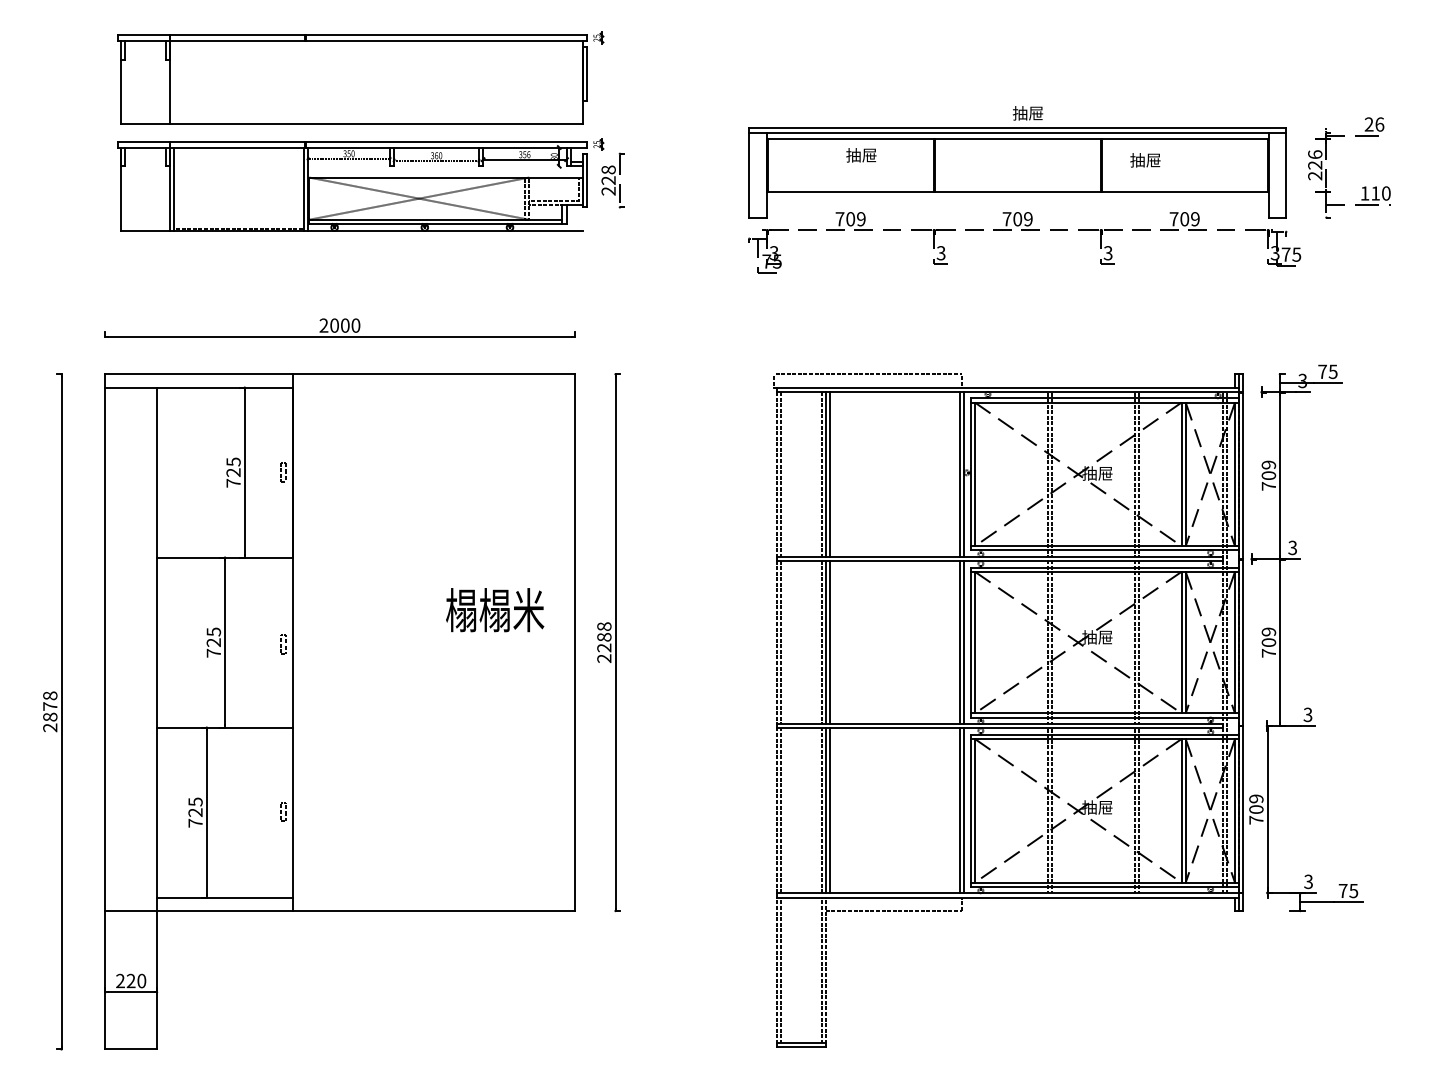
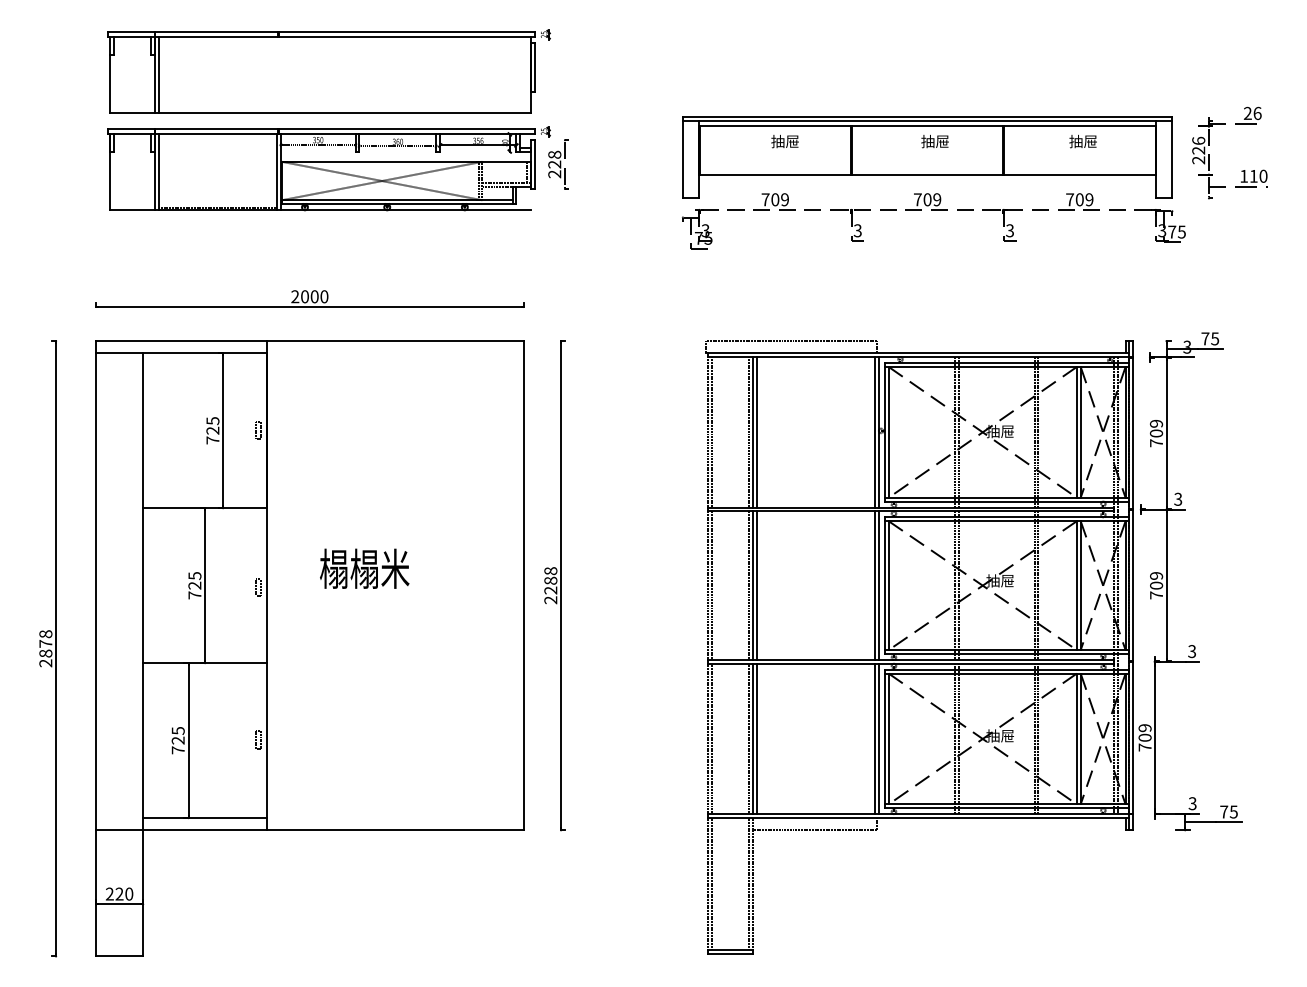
line: (174, 82) -> (159, 75), added
text: (1027, 113) -> (934, 141), moved
text: (1145, 160) -> (1083, 141), moved
text: (495, 610) -> (365, 569), moved

